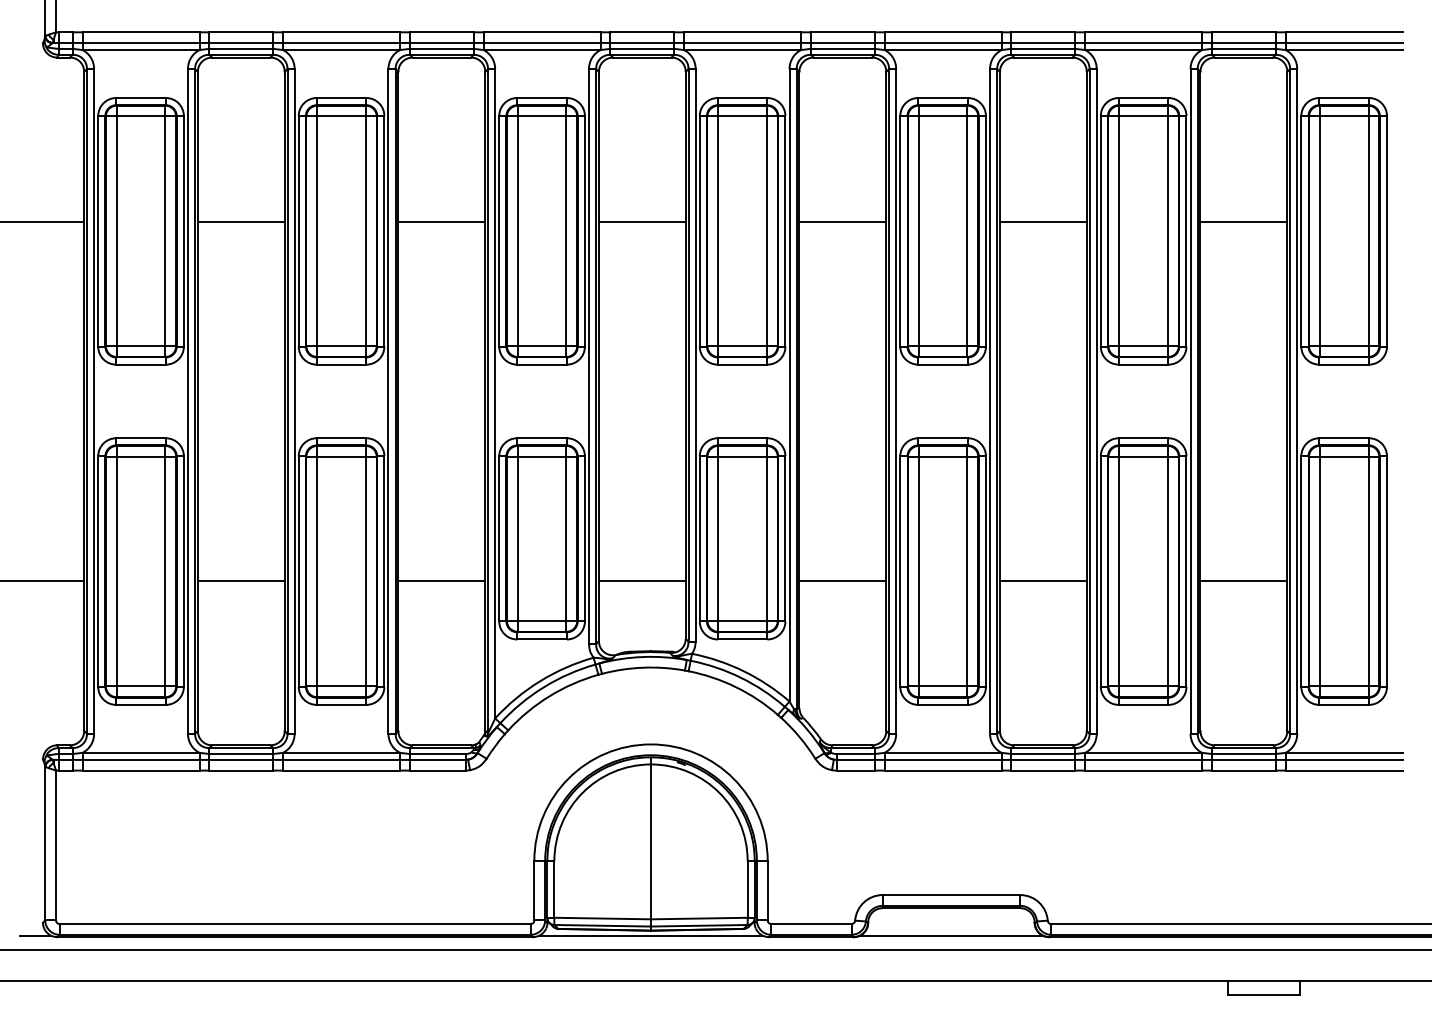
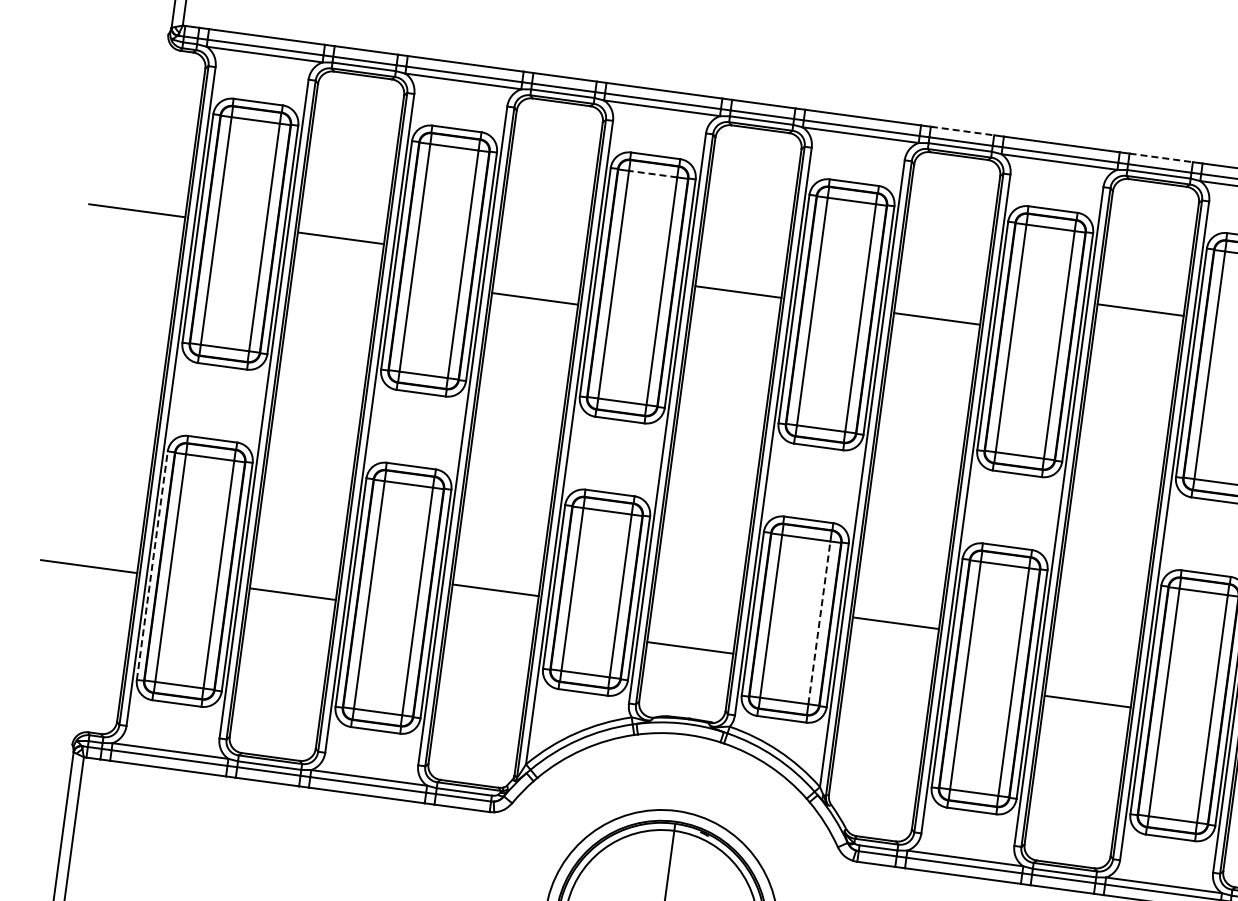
line: (842, 32) -> (962, 131), solid -> dashed
line: (1043, 32) -> (1161, 158), solid -> dashed
line: (541, 116) -> (652, 174), solid -> dashed
line: (441, 221) -> (534, 298), moved
line: (1042, 221) -> (1139, 309), moved
line: (766, 538) -> (819, 622), solid -> dashed
line: (98, 571) -> (152, 565), solid -> dashed
line: (441, 581) -> (495, 590), moved
line: (842, 581) -> (895, 623), moved

